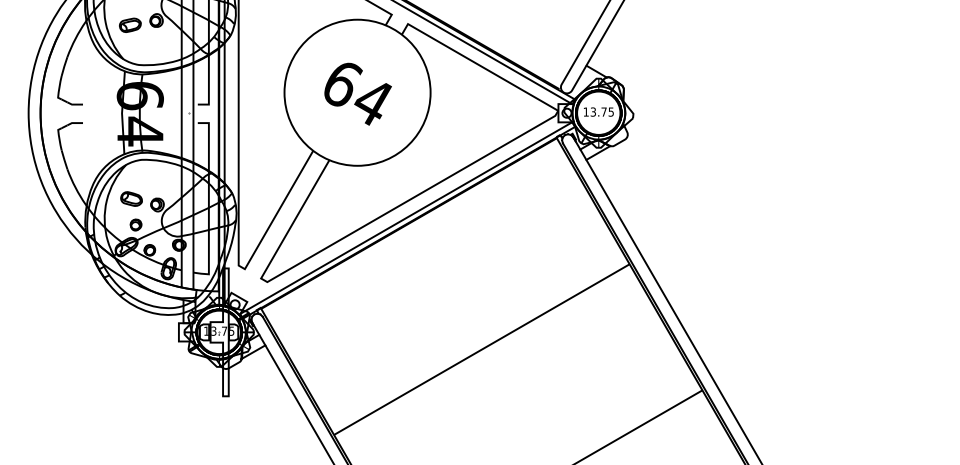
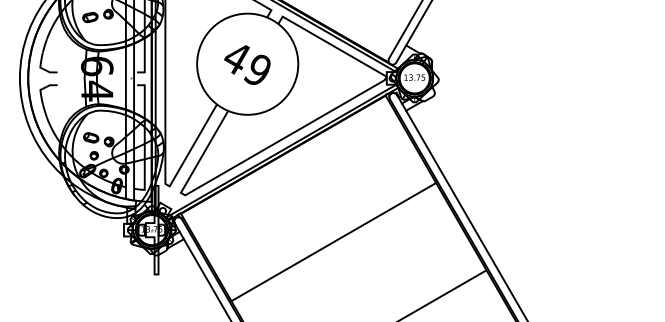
text: (357, 93) -> (247, 64), 64 -> 49

